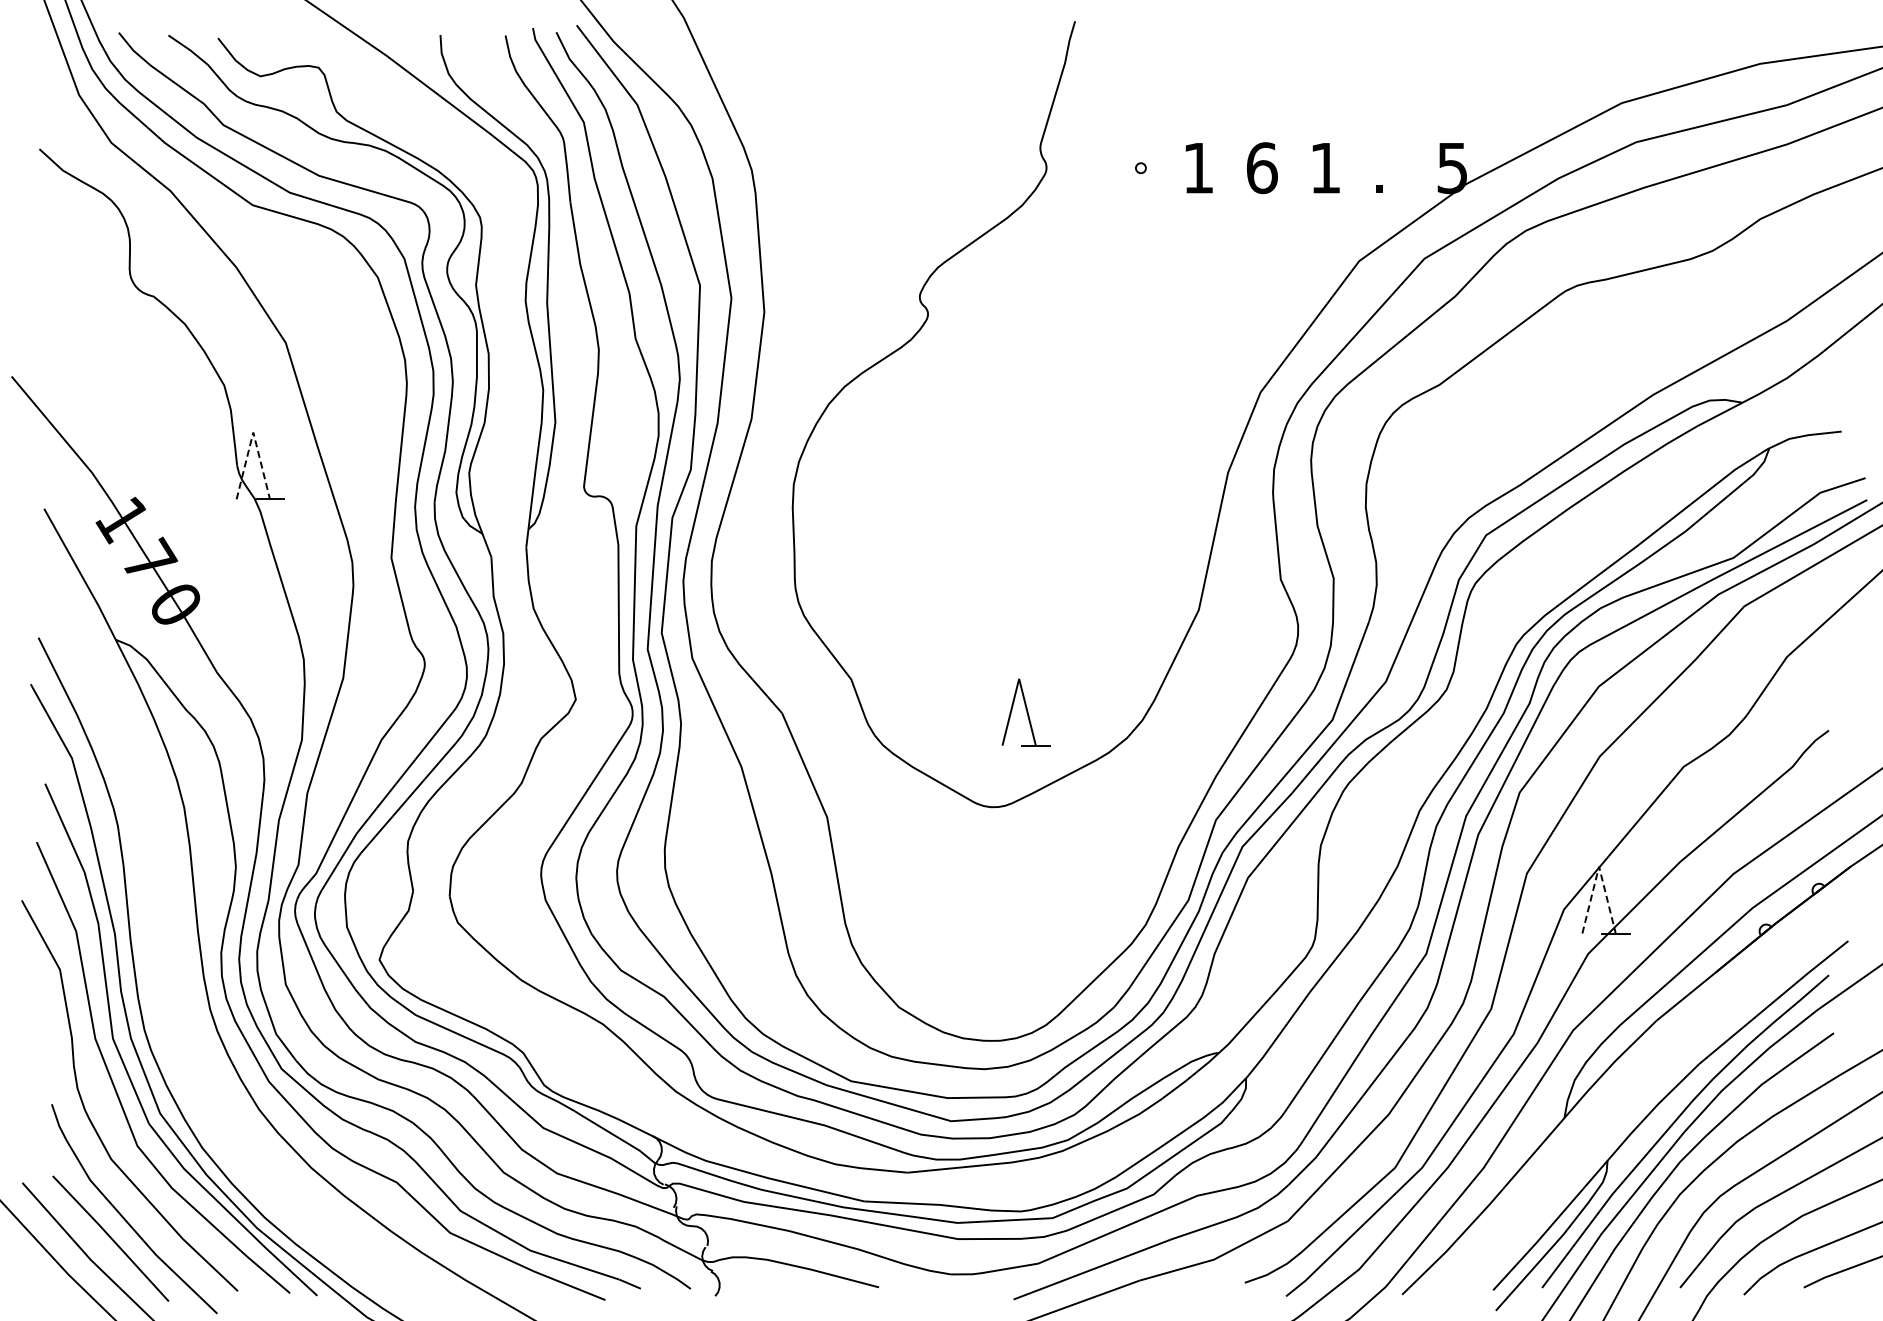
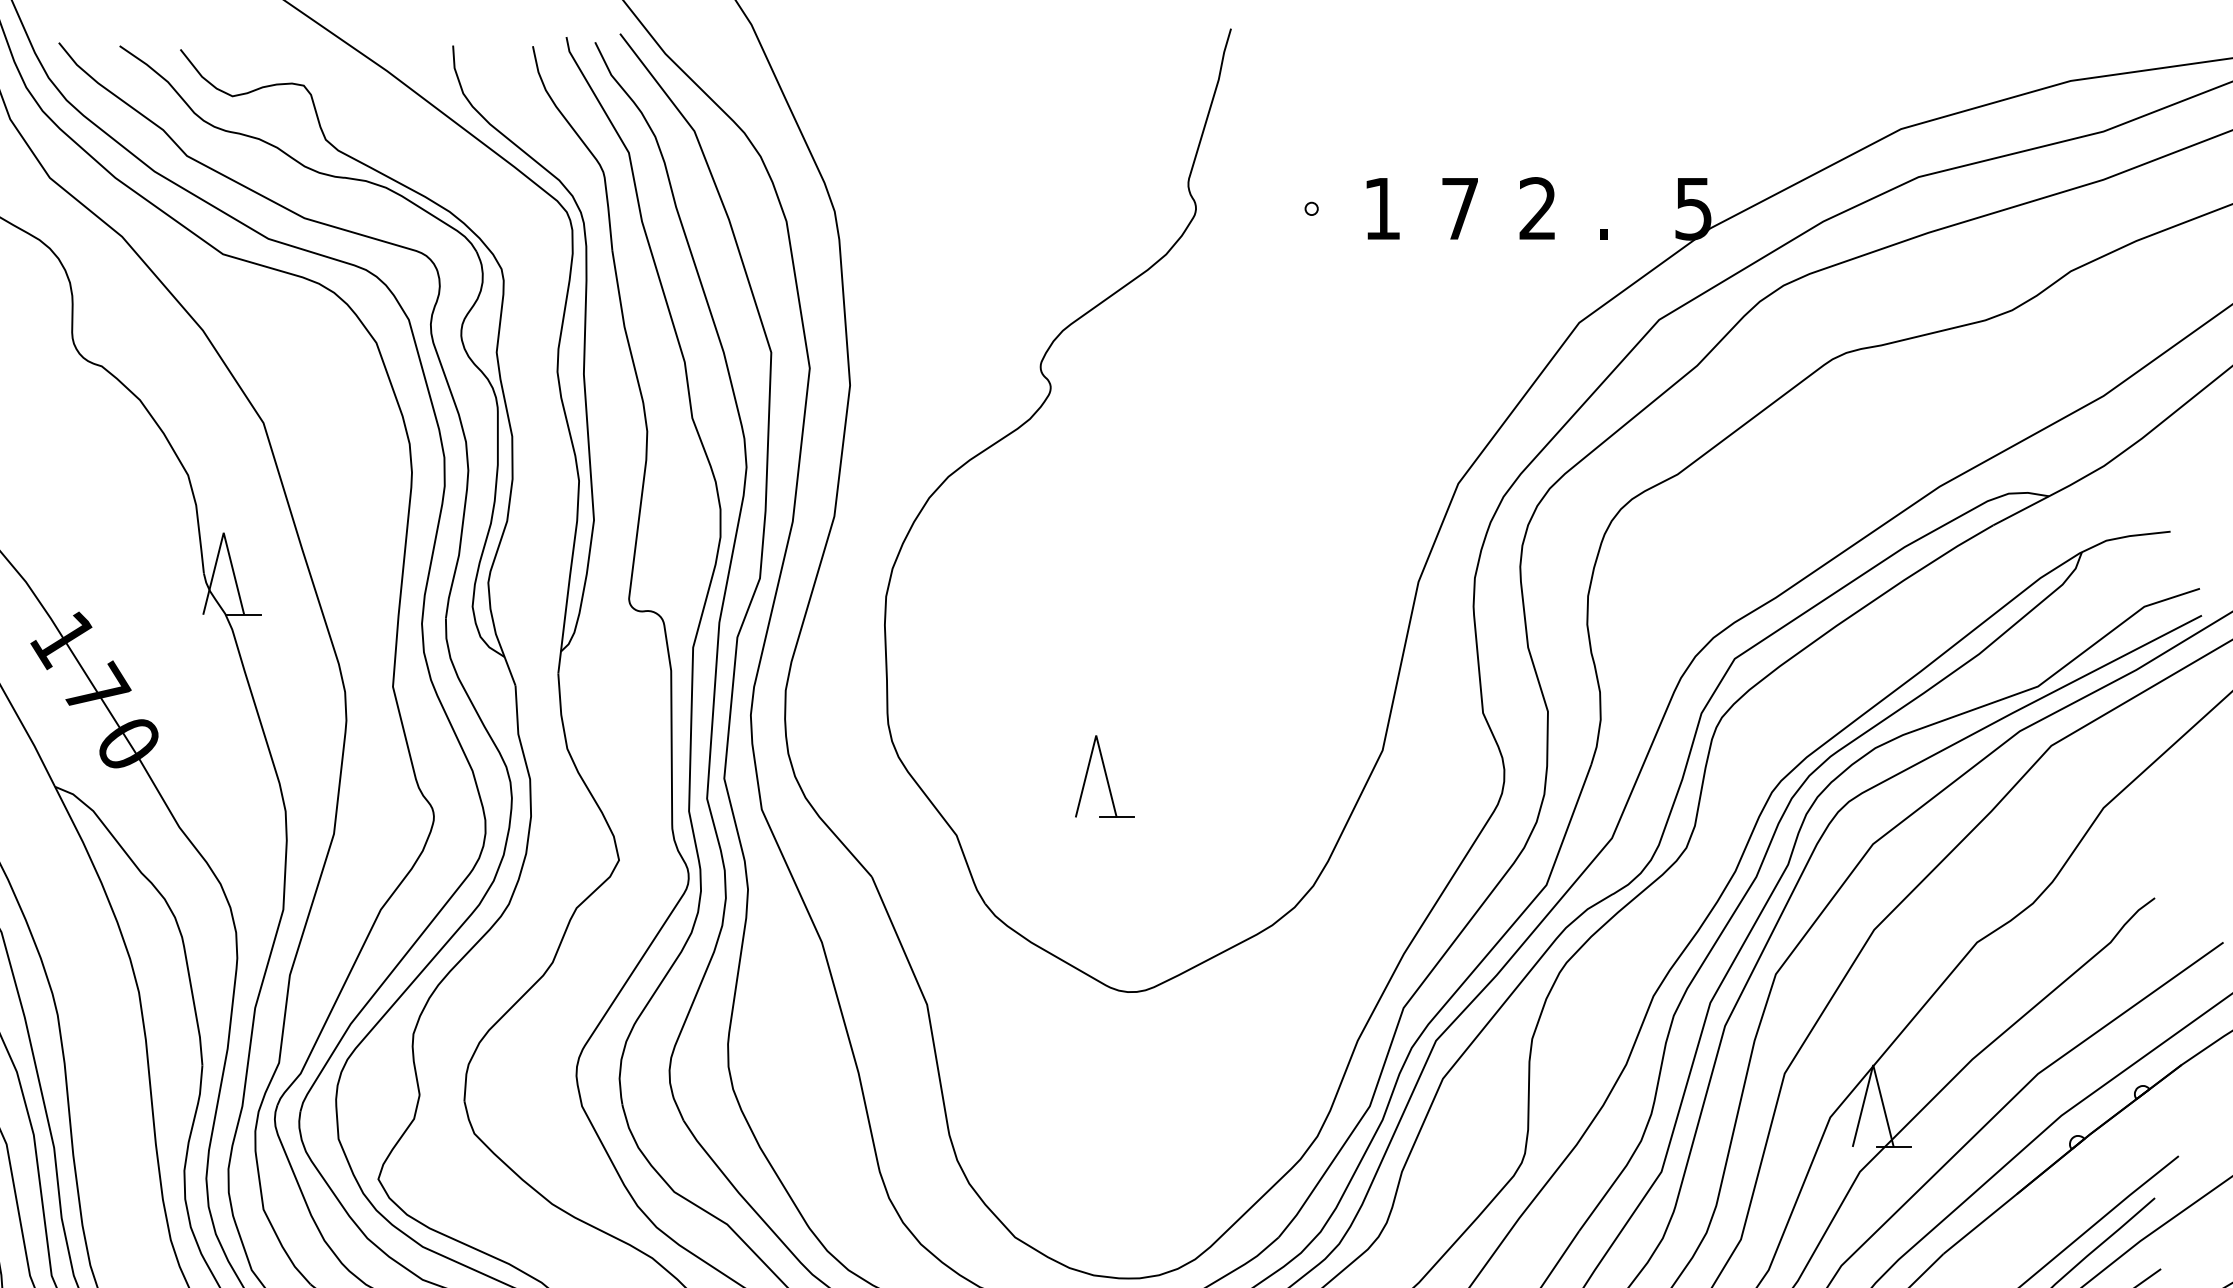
text: (1324, 167) -> (1536, 208), 1 -> 2
text: (1262, 168) -> (1460, 209), 6 -> 7
line: (253, 432) -> (223, 532), dashed -> solid
part: (1025, 712) -> (1103, 776), moved
line: (1599, 866) -> (1873, 1064), dashed -> solid

